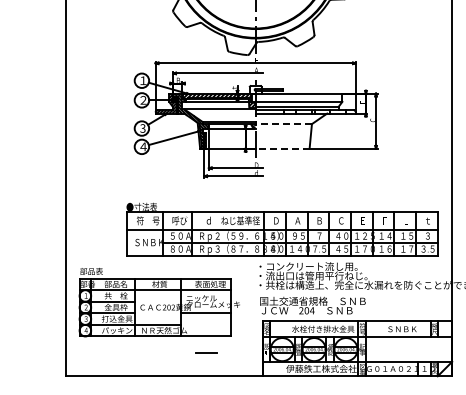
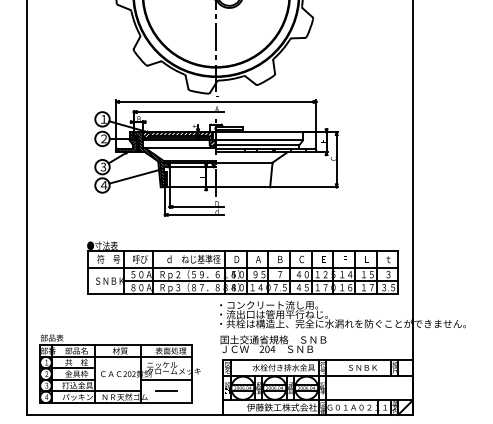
line: (282, 123) -> (243, 162), dashed -> solid
line: (282, 148) -> (243, 187), dashed -> solid
part: (158, 301) -> (119, 368), moved

